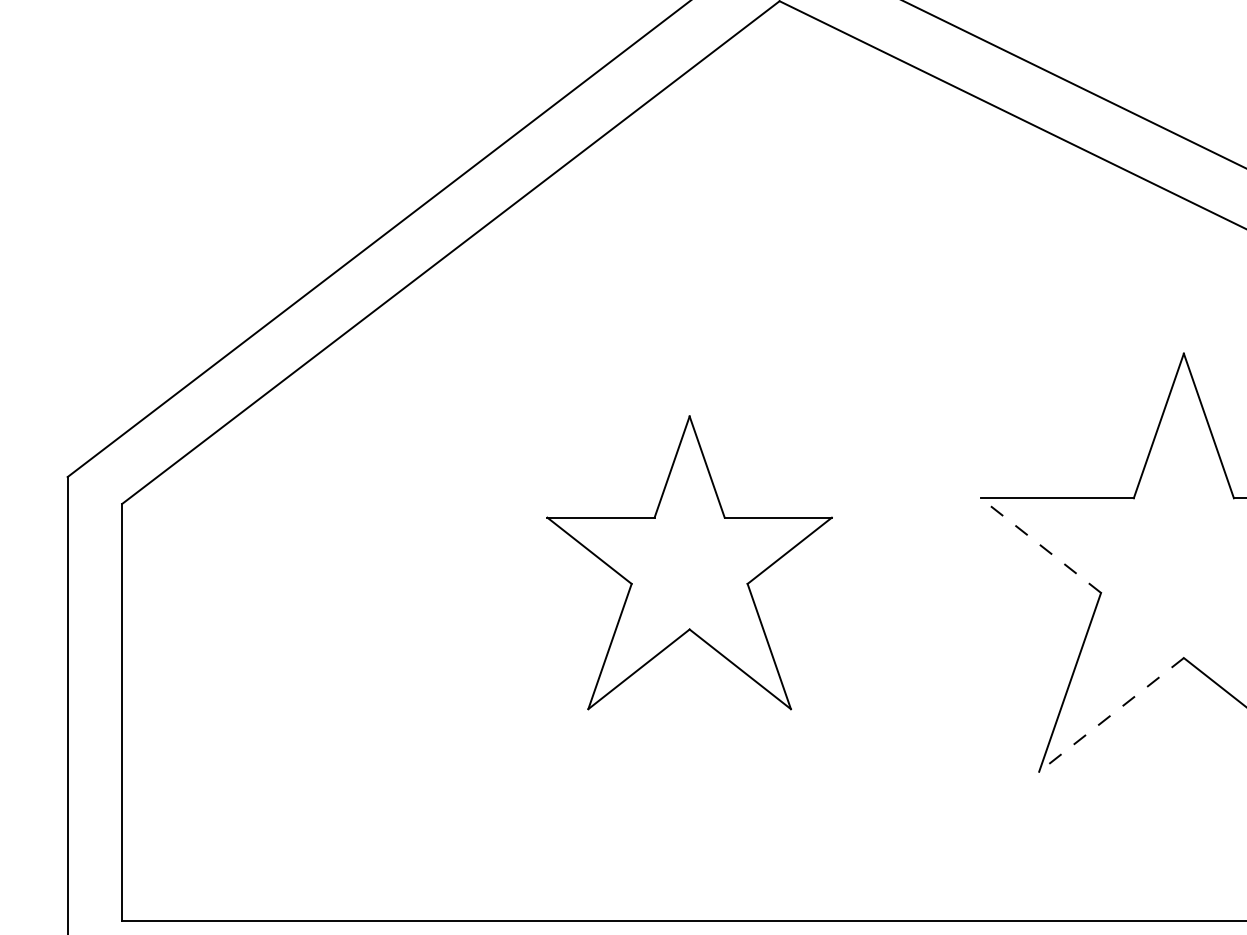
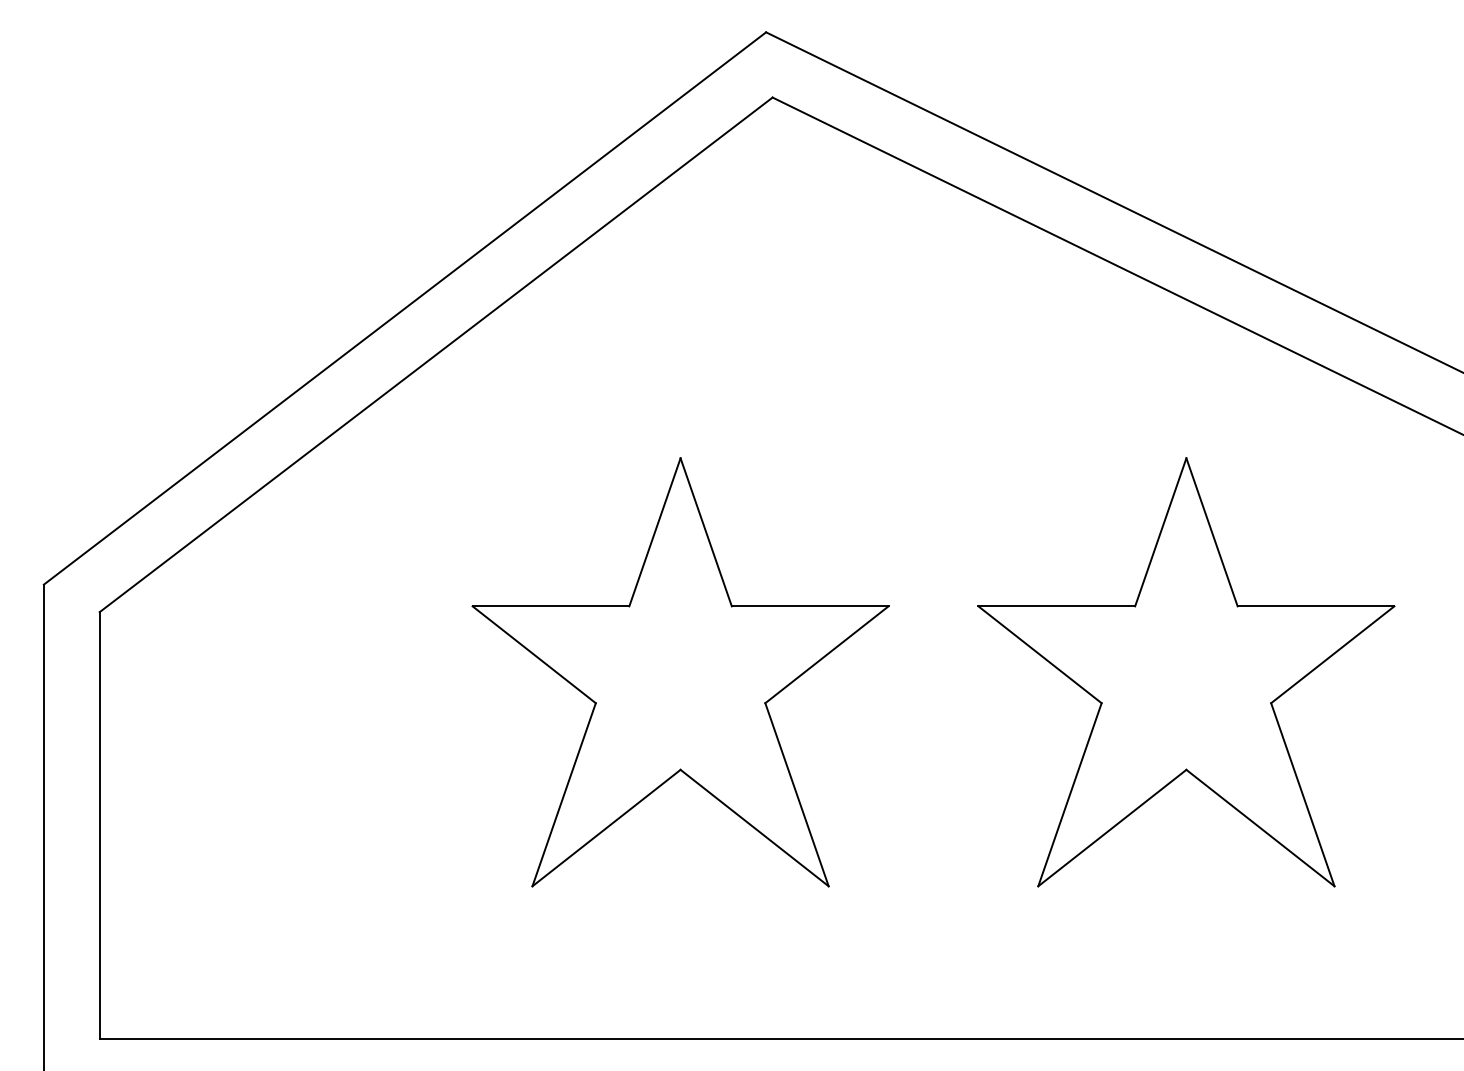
line: (1040, 545) -> (1039, 654), dashed -> solid
part: (689, 562) -> (680, 672), size x1.43
line: (1110, 715) -> (1111, 828), dashed -> solid

